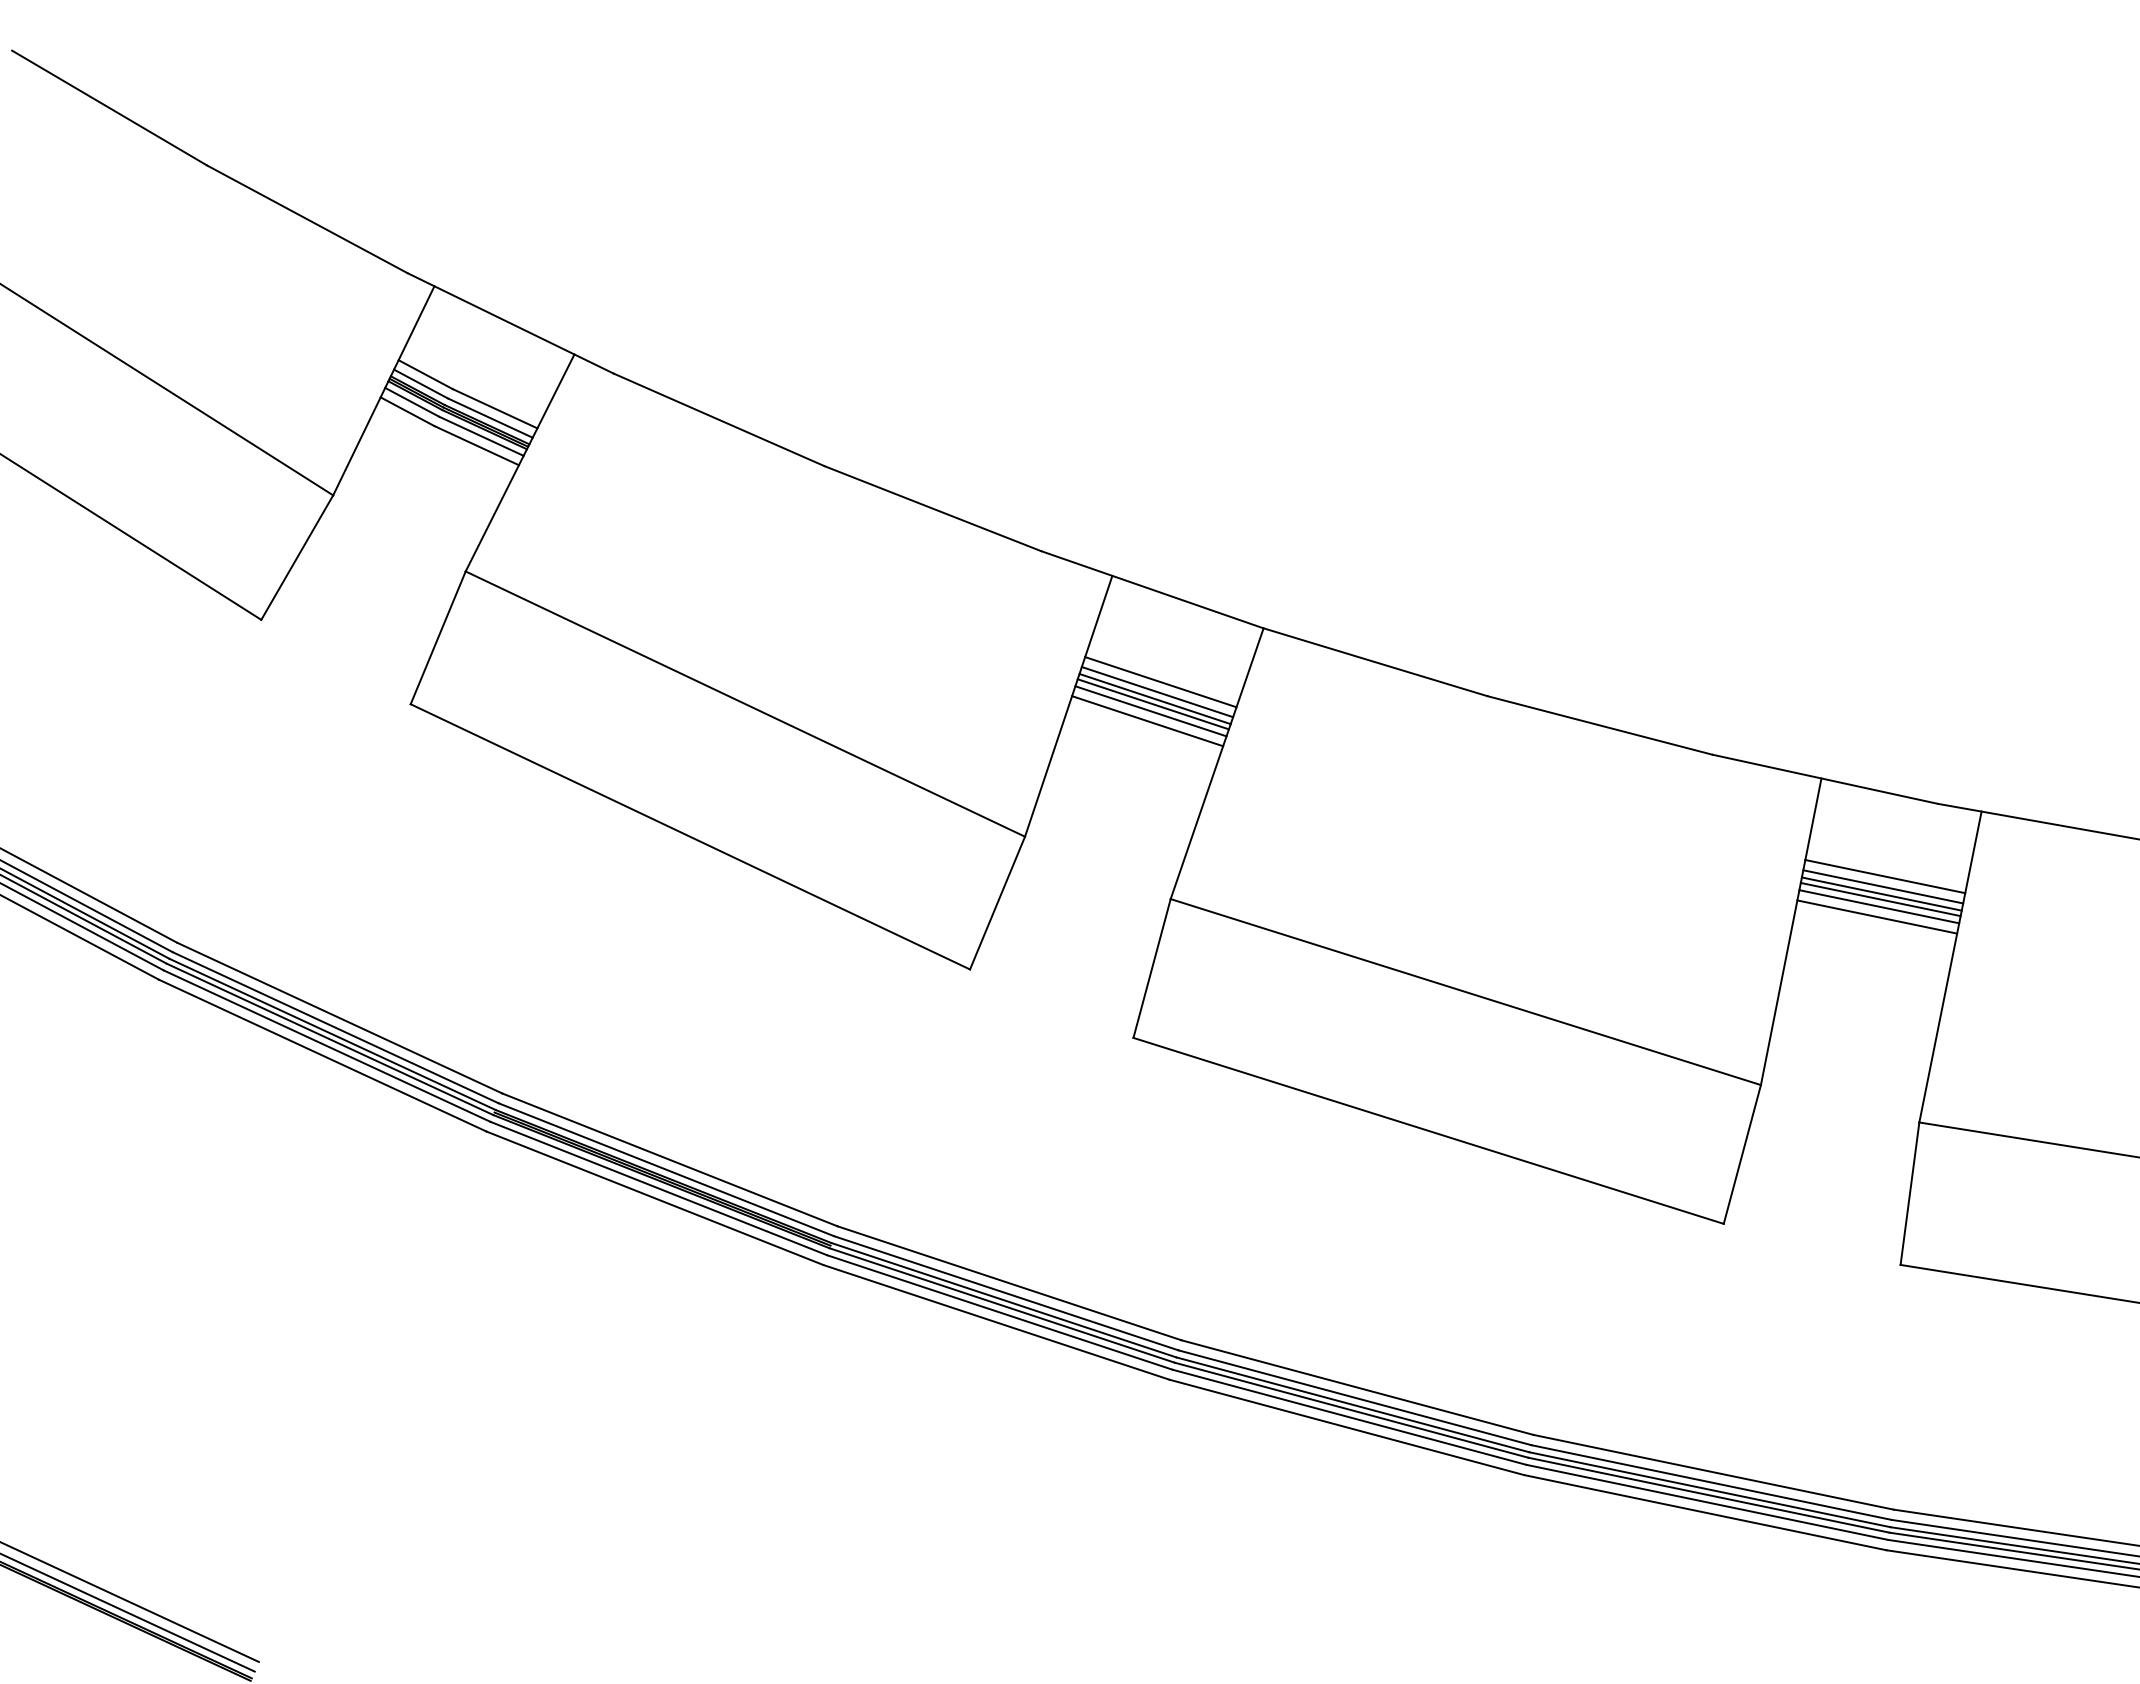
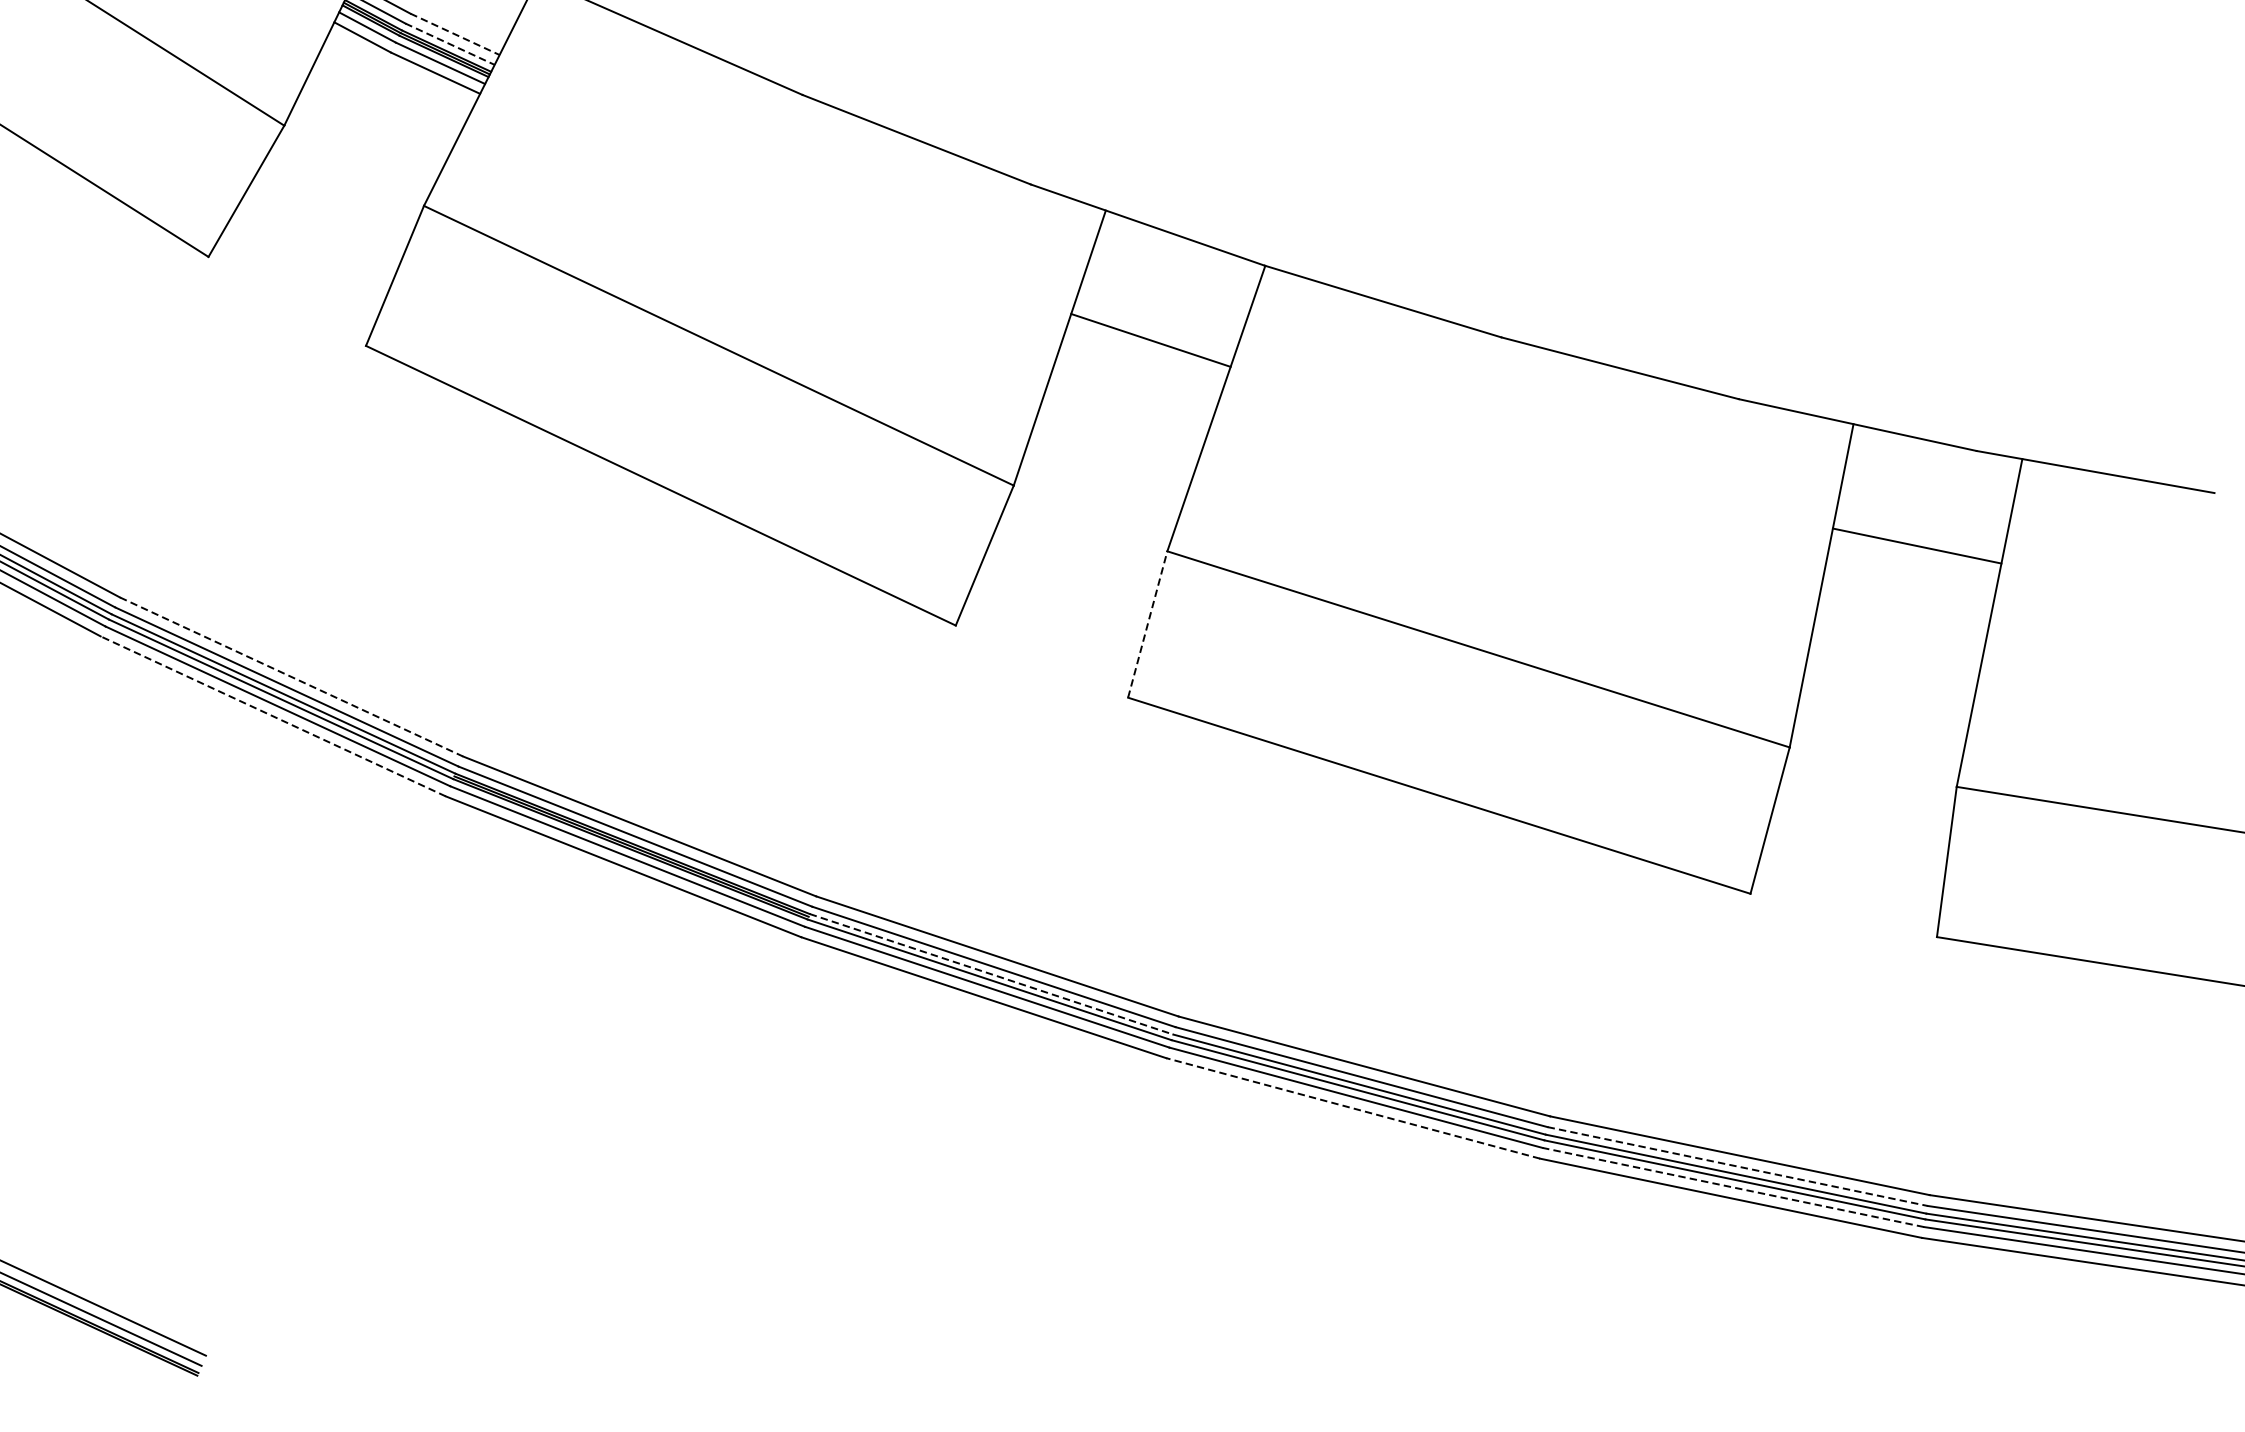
line: (495, 408) -> (455, 34), solid -> dashed
line: (490, 418) -> (450, 44), solid -> dashed
line: (1160, 682) -> (1156, 322), removed
line: (1157, 692) -> (1153, 333), removed
line: (1152, 704) -> (1148, 346), removed
line: (1150, 711) -> (1146, 353), removed
line: (1147, 721) -> (1142, 364), removed
line: (1885, 876) -> (1921, 527), removed
line: (1883, 886) -> (1918, 538), removed
line: (1880, 899) -> (1915, 551), removed
line: (1879, 906) -> (1914, 559), removed
line: (1877, 916) -> (1912, 569), removed
line: (1152, 968) -> (1148, 624), solid -> dashed
line: (340, 1018) -> (292, 677), solid -> dashed
line: (322, 1055) -> (273, 716), solid -> dashed
line: (1003, 1300) -> (991, 974), solid -> dashed
line: (1346, 1427) -> (1352, 1108), solid -> dashed
line: (1712, 1482) -> (1738, 1166), solid -> dashed
line: (1707, 1502) -> (1733, 1187), solid -> dashed

